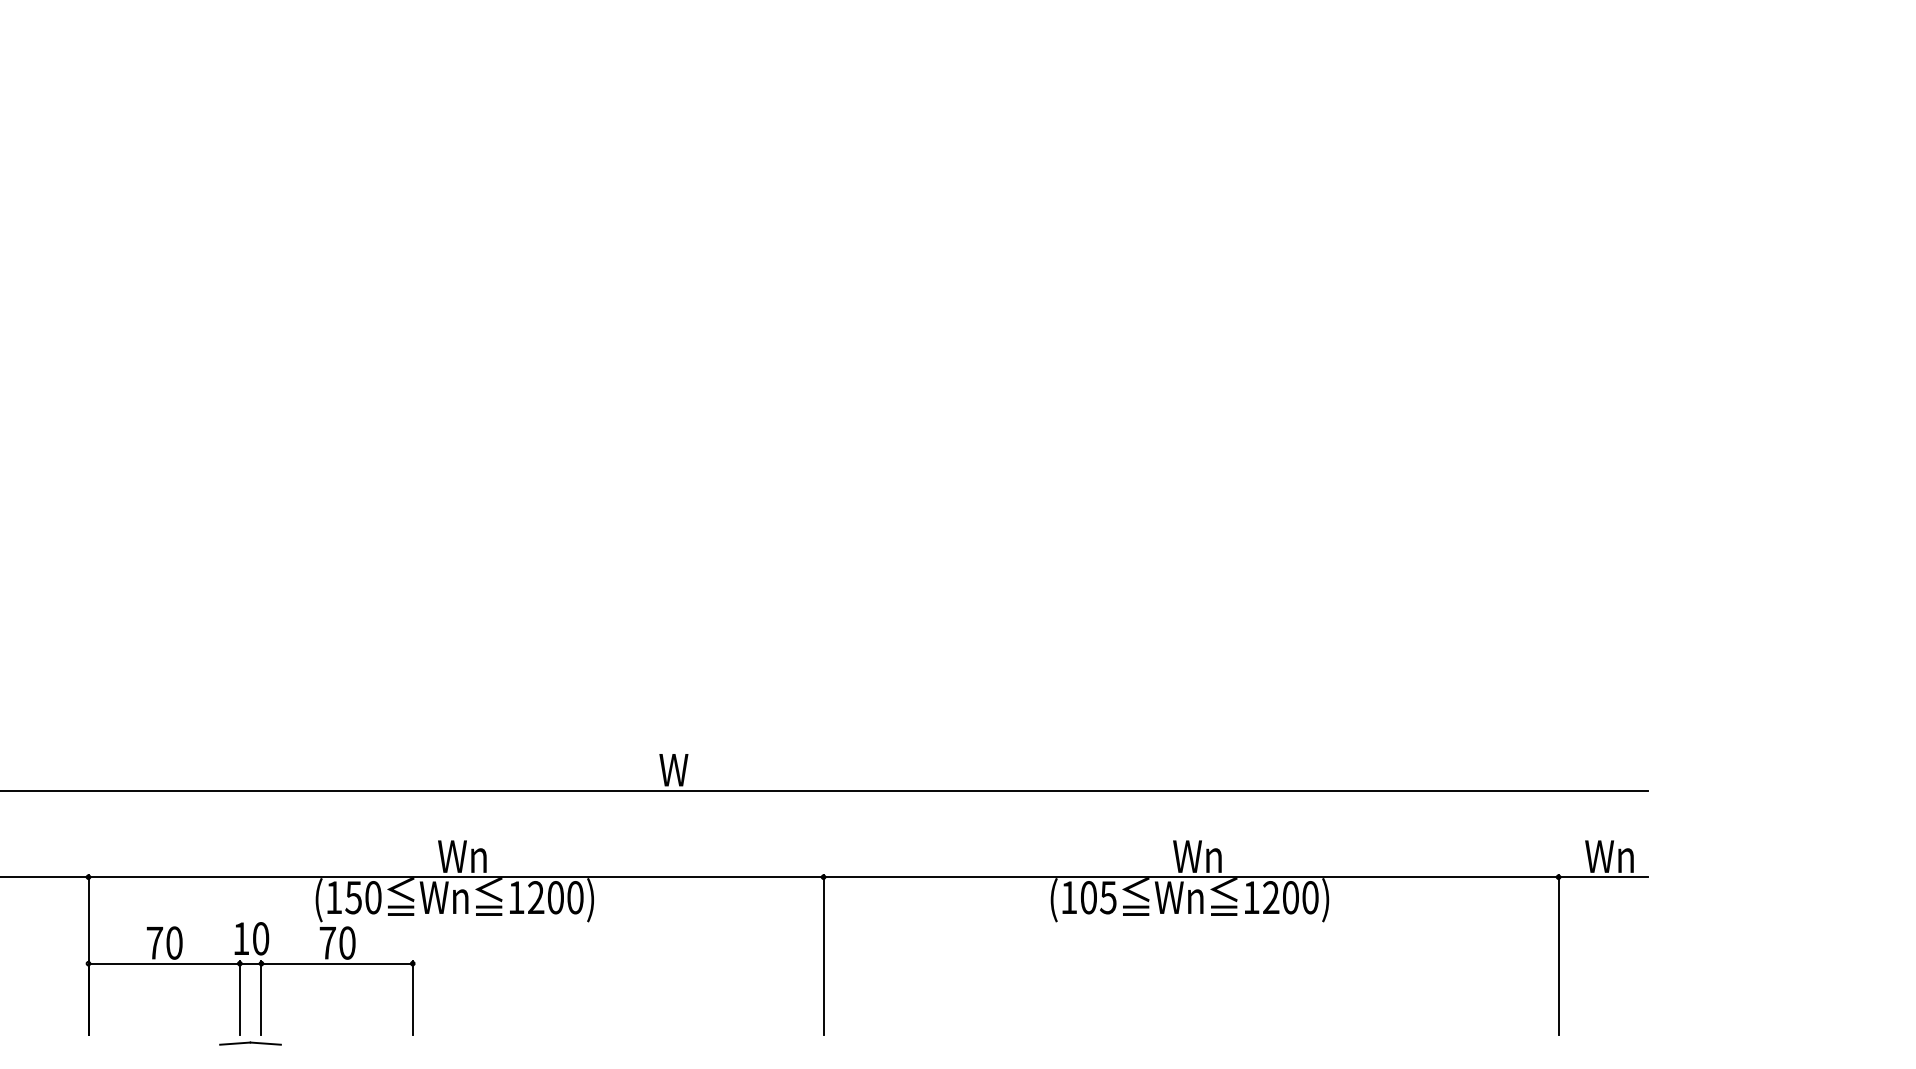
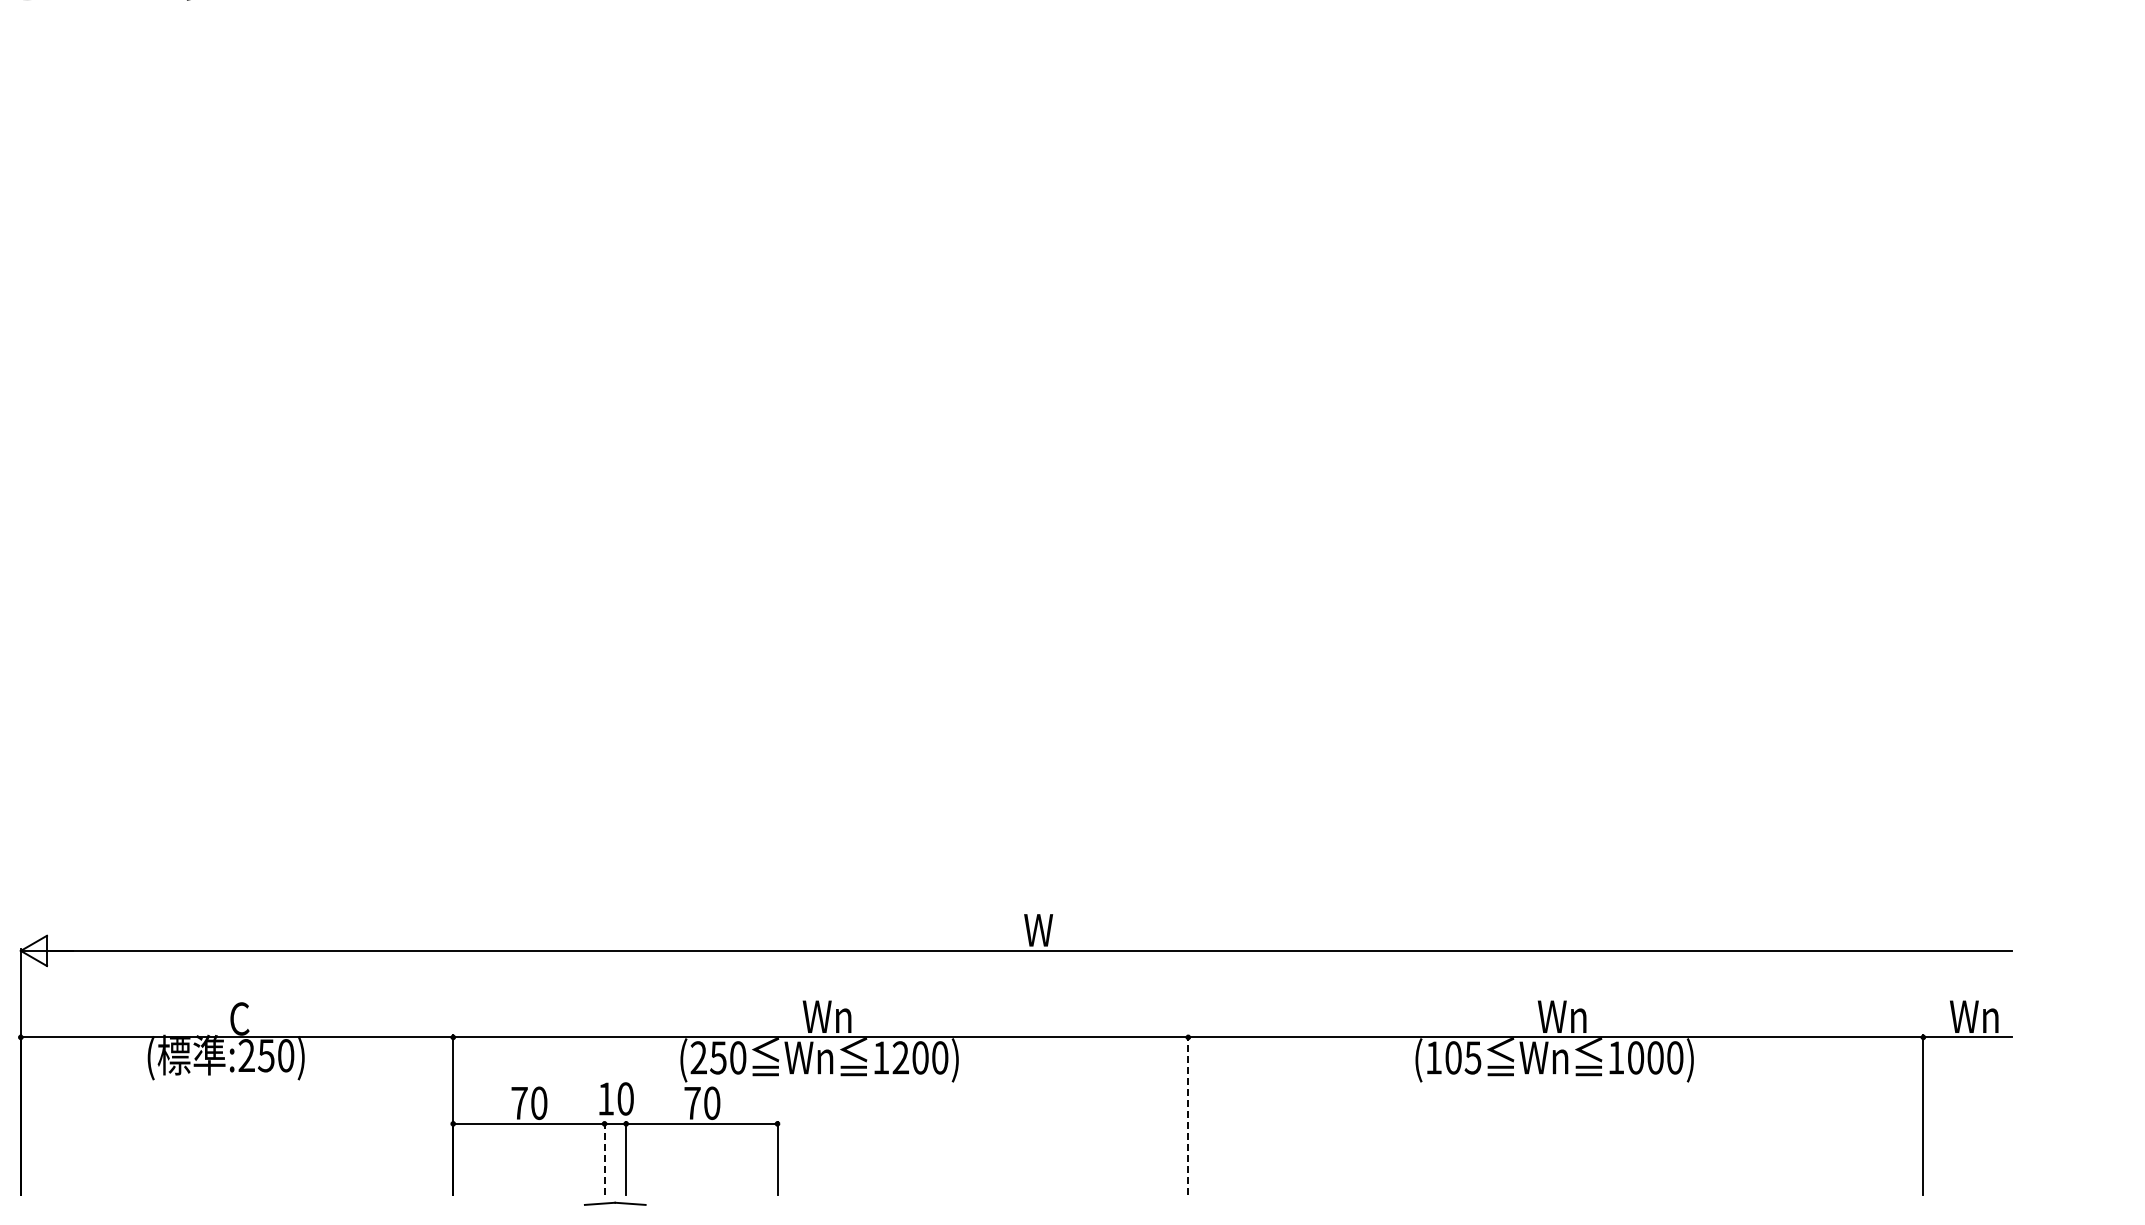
text: (333, 897) -> (698, 1057), (150 -> (250
text: (1270, 897) -> (1635, 1057), 1200) -> 1000)
line: (823, 955) -> (1188, 1115), solid -> dashed
line: (239, 998) -> (604, 1158), solid -> dashed

